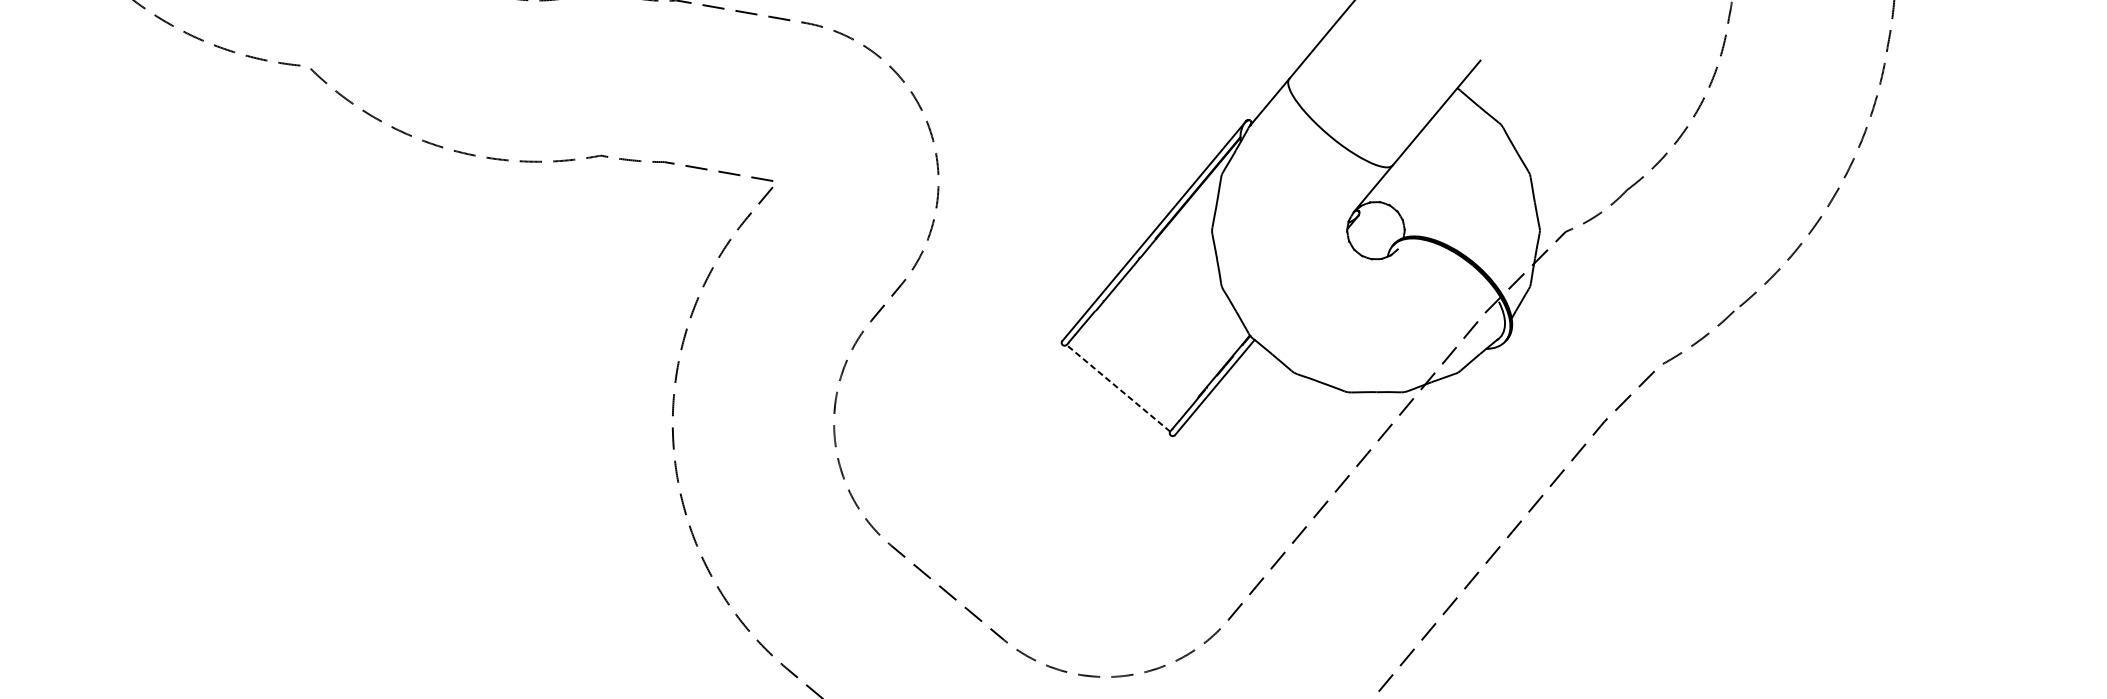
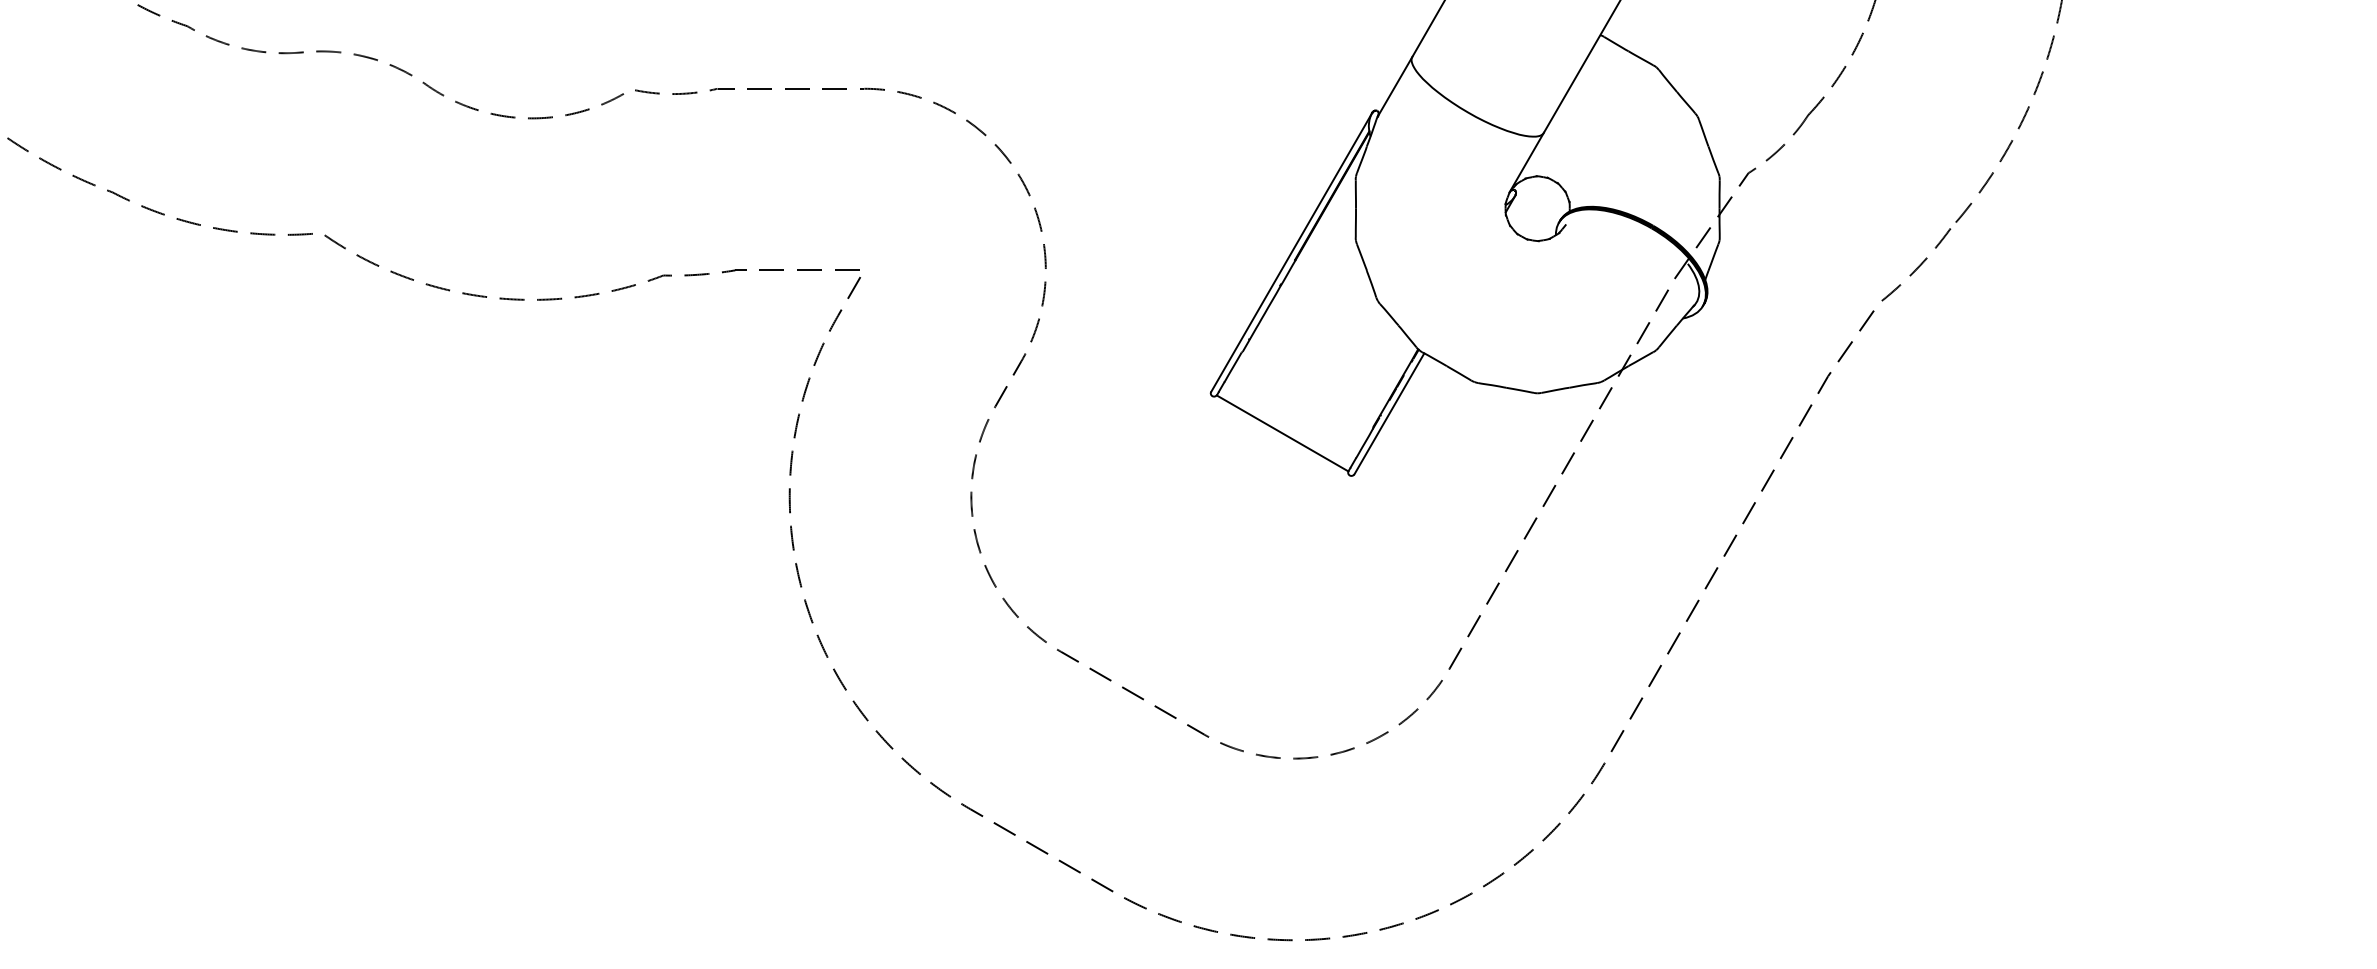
line: (1118, 388) -> (1282, 433), dashed -> solid

